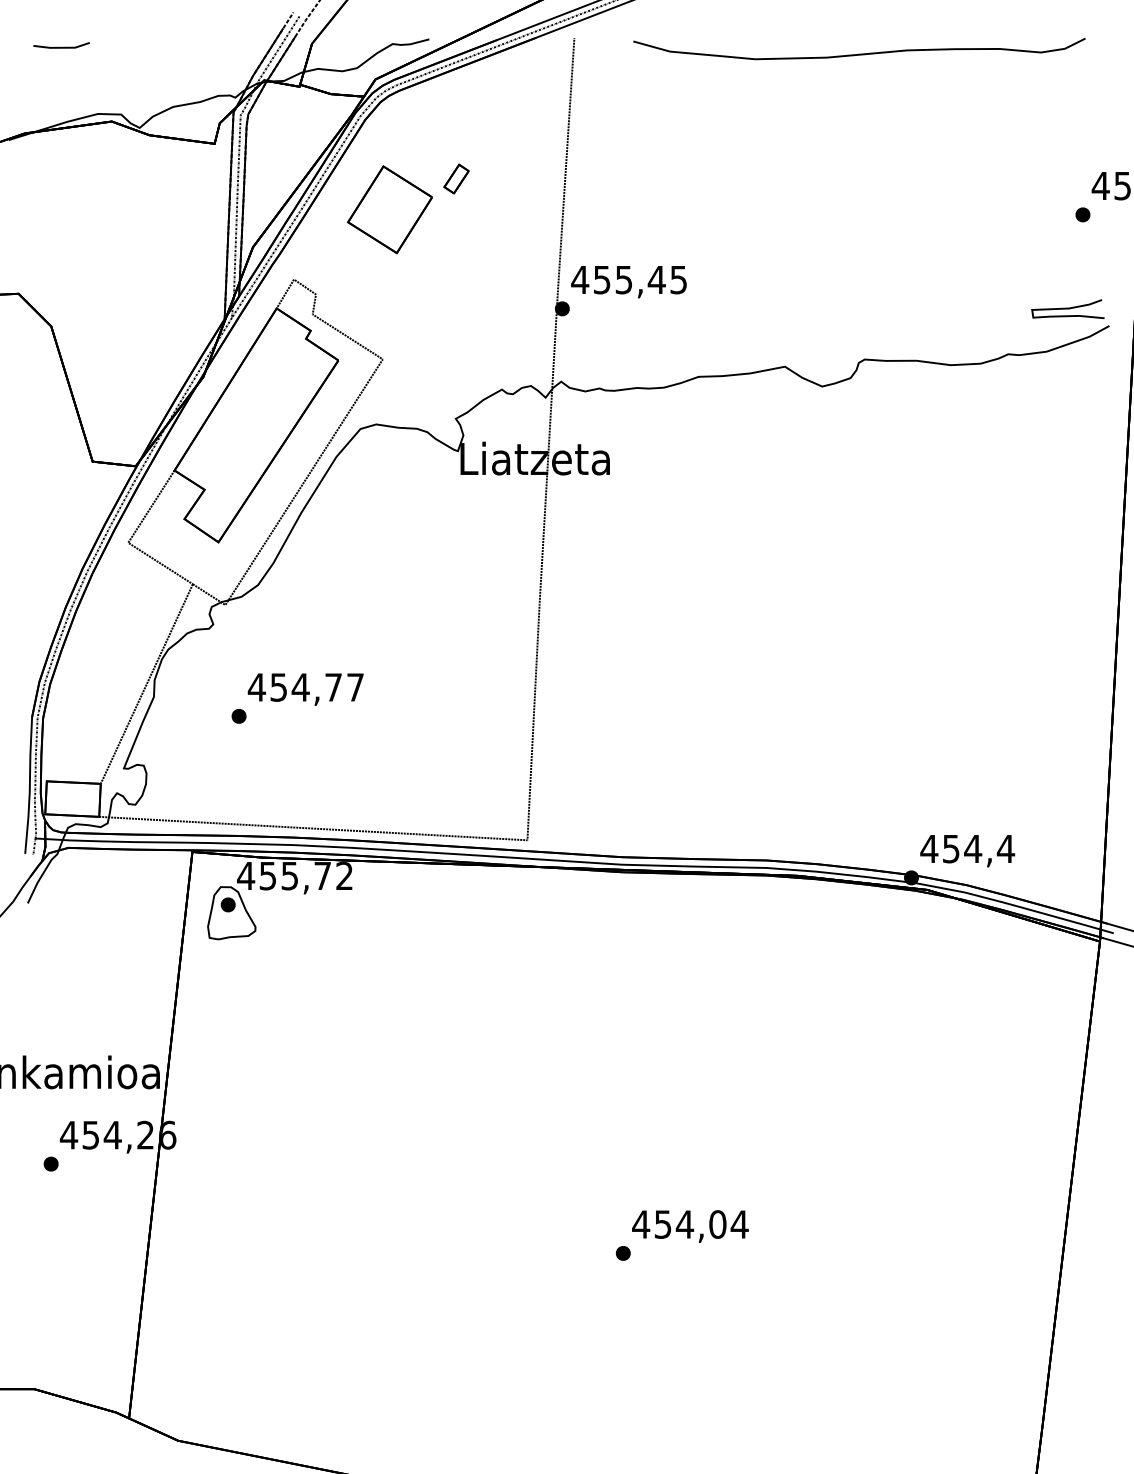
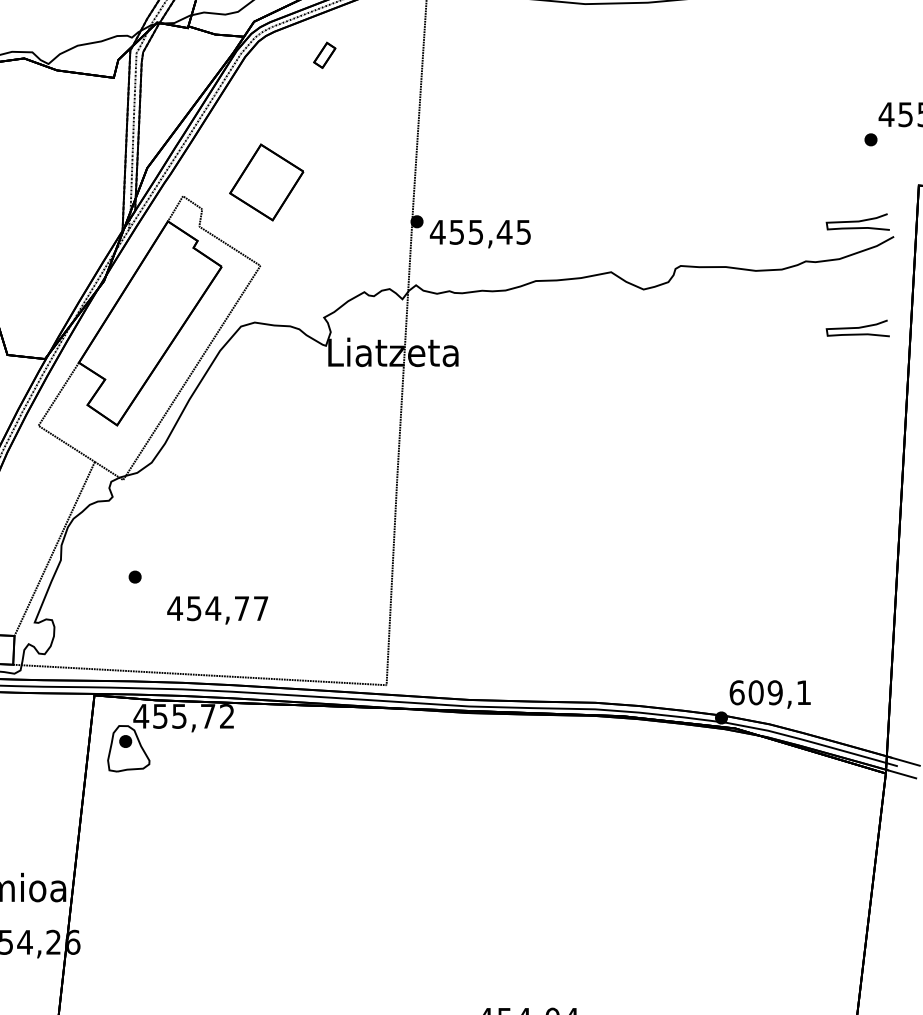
part: (456, 178) -> (324, 54), moved
part: (389, 209) -> (266, 182), moved
text: (628, 282) -> (479, 234), moved
curve: (1067, 431) -> (857, 328), added
text: (305, 689) -> (217, 610), moved
text: (967, 848) -> (770, 692), 454,4 -> 609,1

